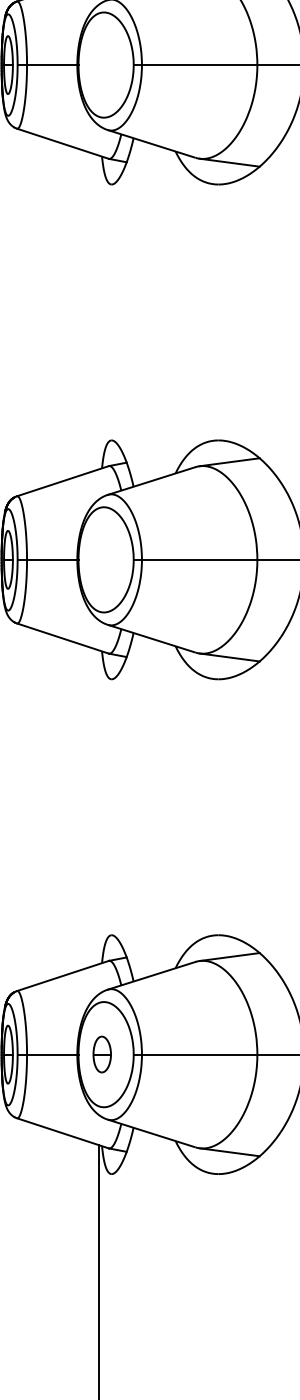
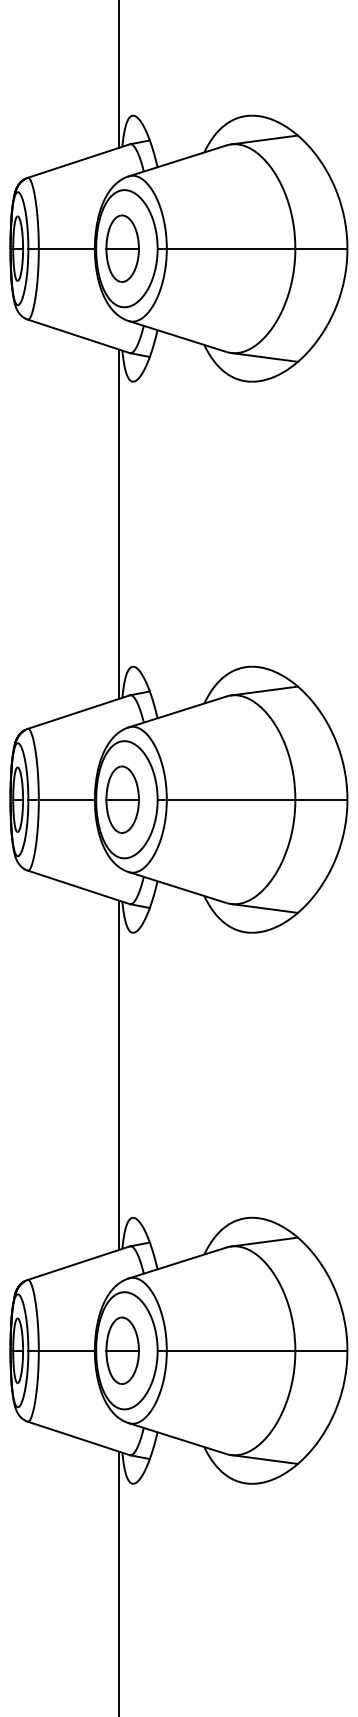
part: (102, 64) -> (122, 248), added
line: (99, 311) -> (119, 523), added
part: (102, 559) -> (122, 799), added
line: (99, 806) -> (119, 1074), added
part: (102, 1054) -> (122, 1350), size x1.67

